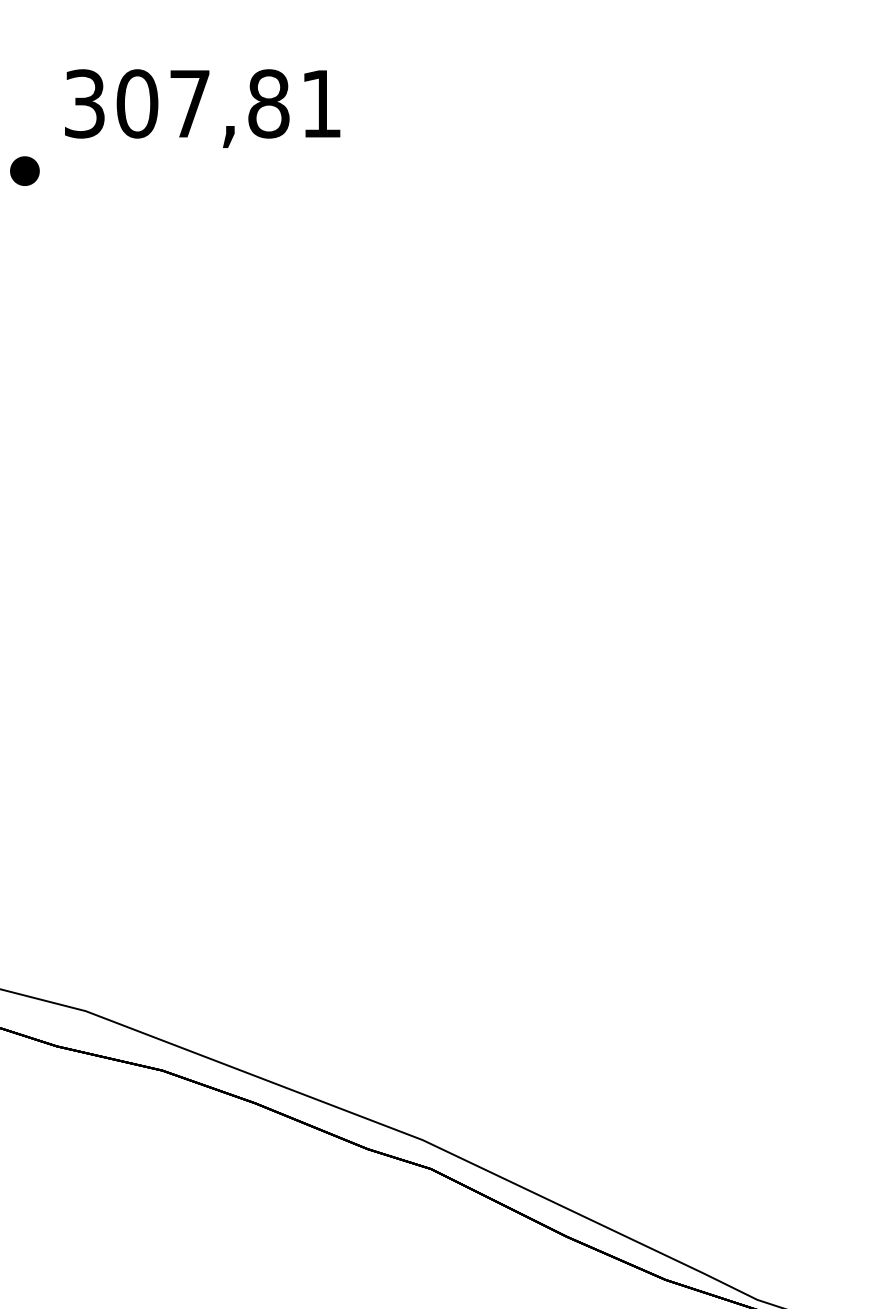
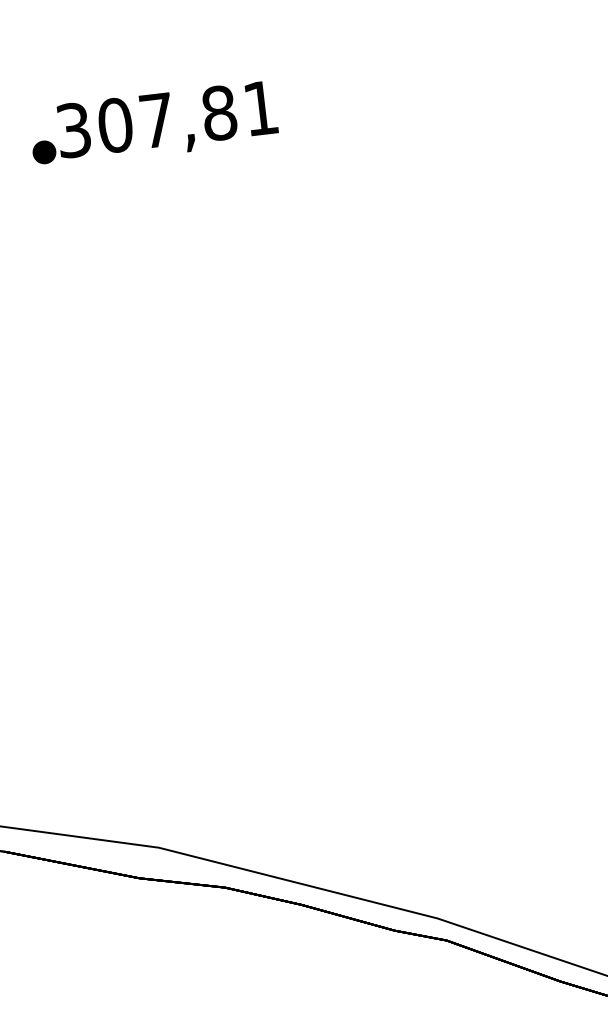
part: (24, 170) -> (44, 151), moved

